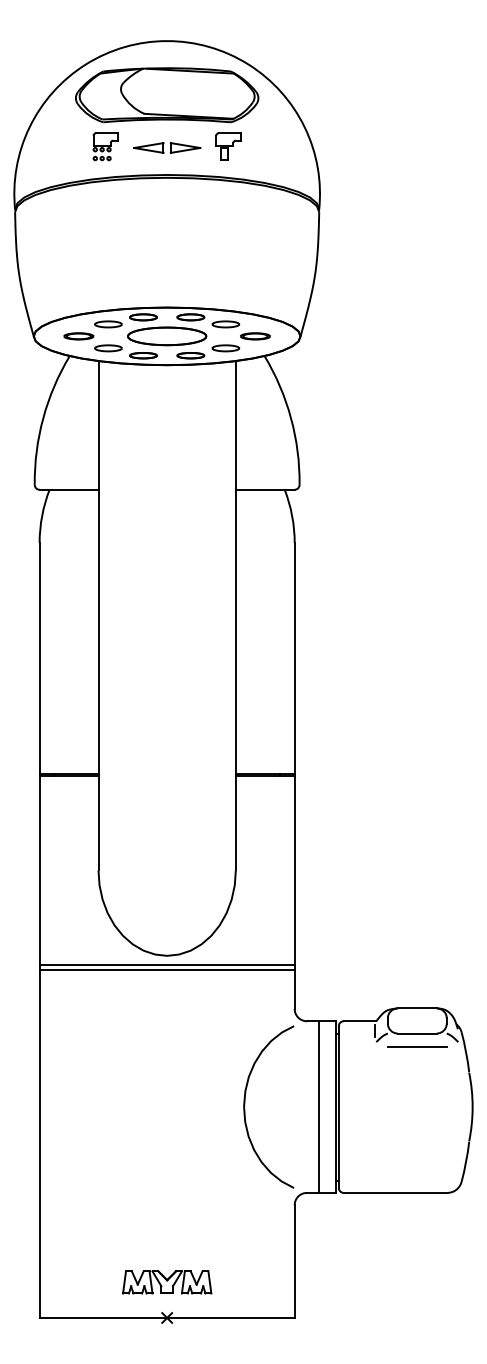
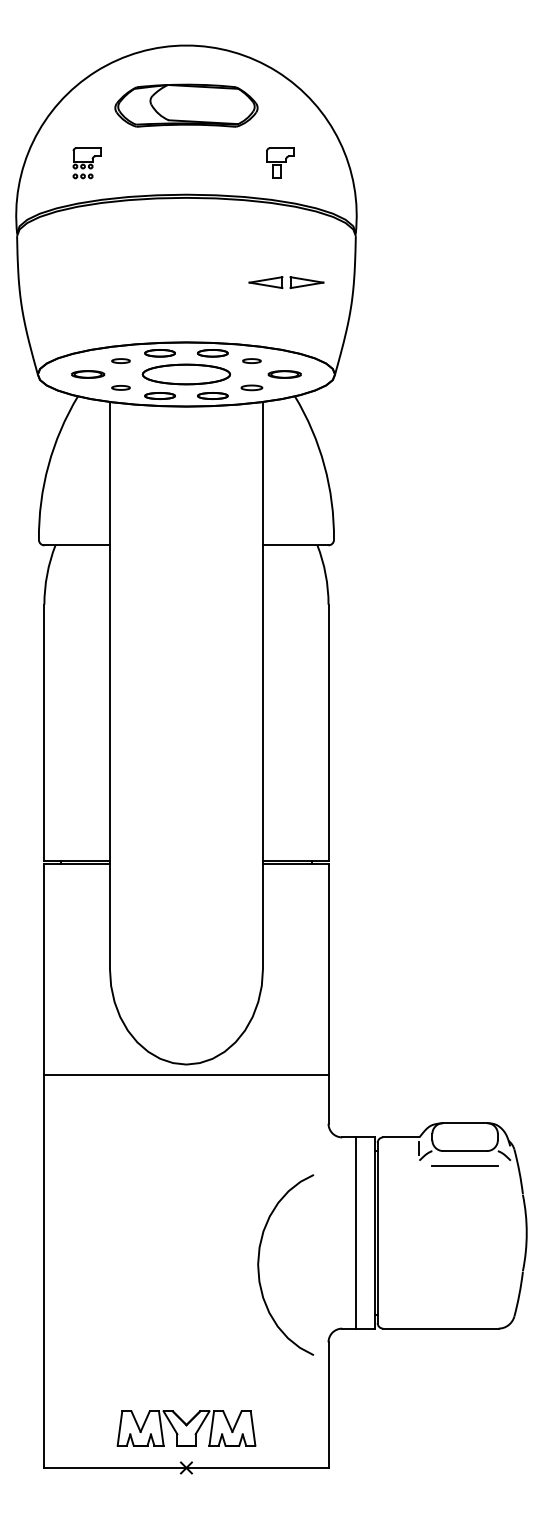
part: (167, 94) -> (186, 105), size x0.7
part: (105, 146) -> (86, 163), moved
part: (228, 146) -> (280, 162), moved
part: (167, 147) -> (286, 282), moved
part: (107, 323) -> (120, 360), size x0.6
part: (225, 323) -> (251, 360), size x0.6
part: (107, 348) -> (120, 387), size x0.6
part: (225, 348) -> (251, 387), size x0.7
line: (167, 970) -> (186, 1080), removed
part: (245, 1106) -> (259, 1264), moved
part: (167, 1281) -> (186, 1427), size x1.4

